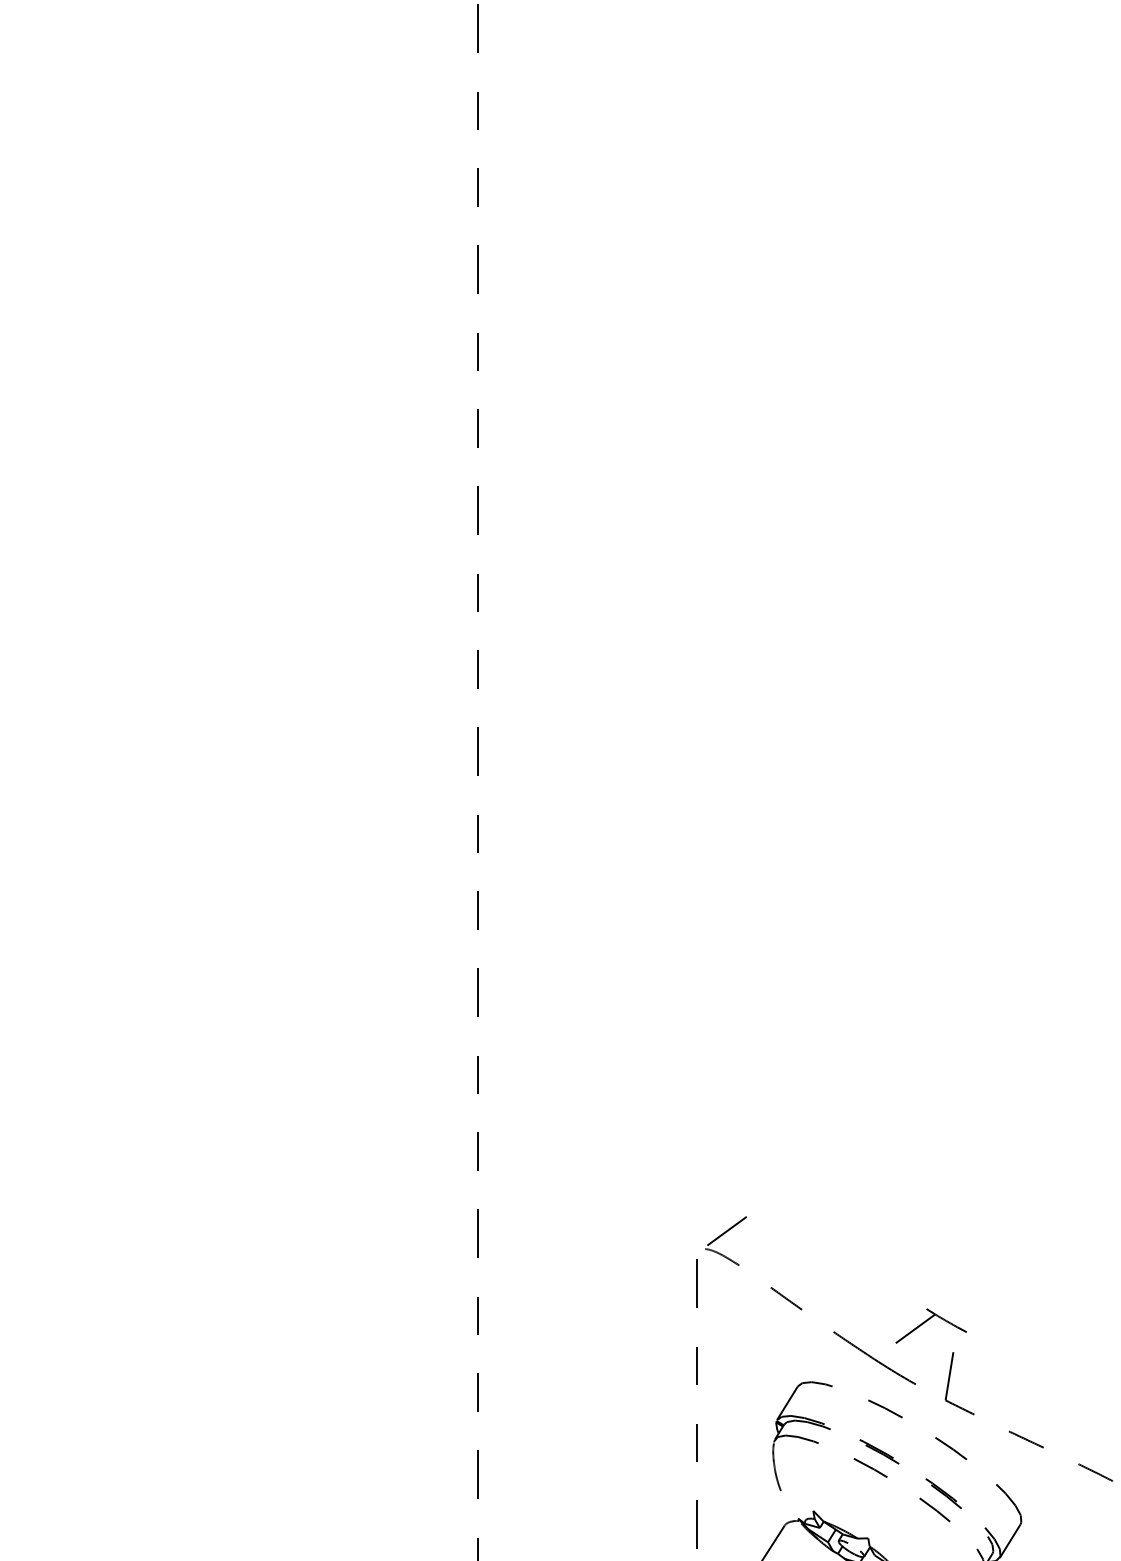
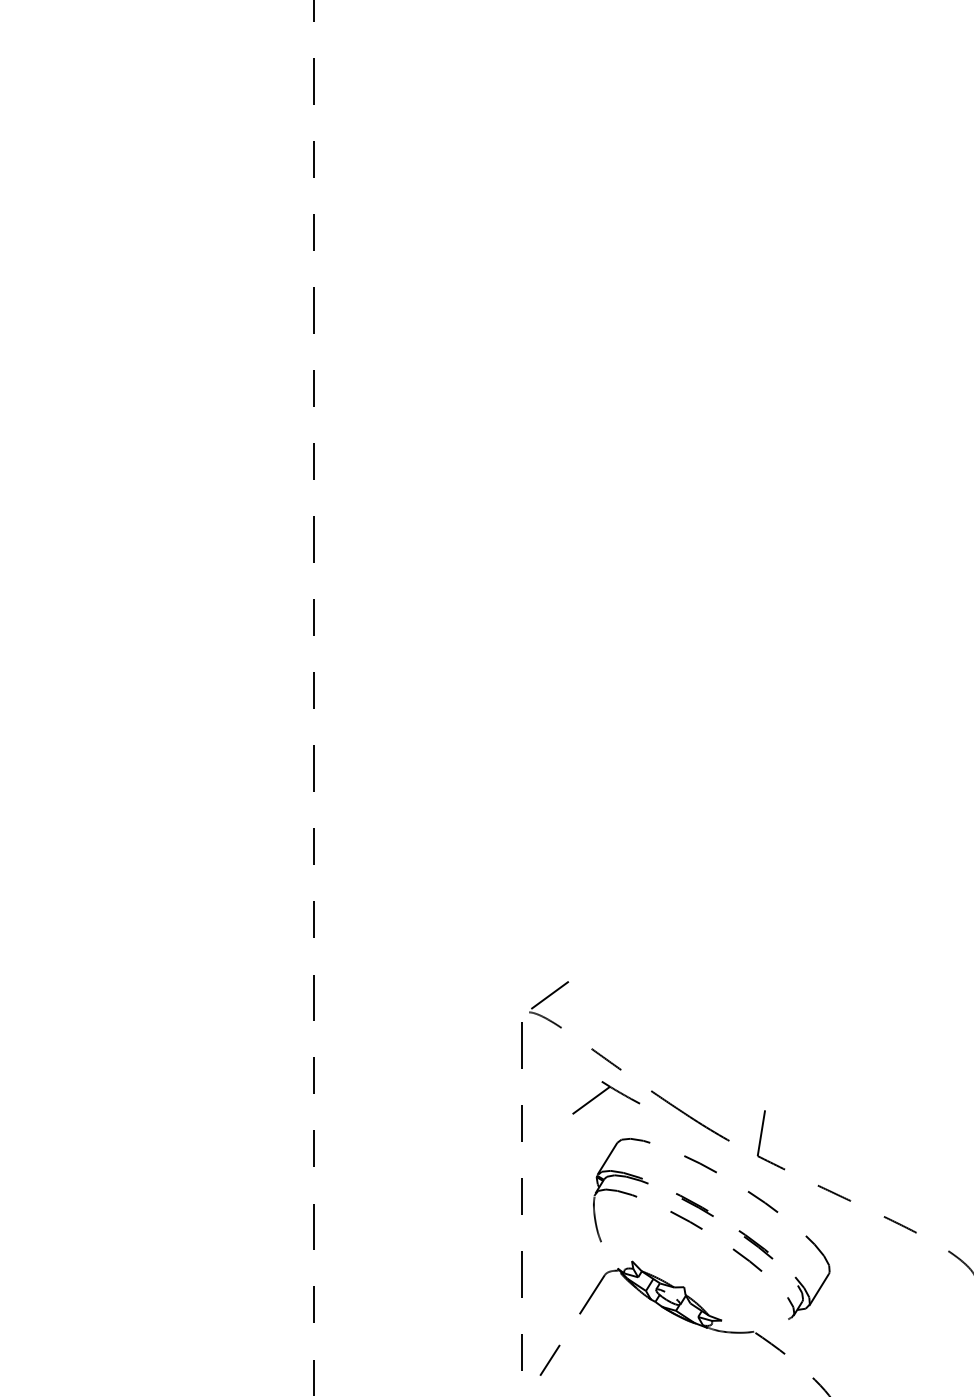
part: (930, 1325) -> (605, 1097), moved

